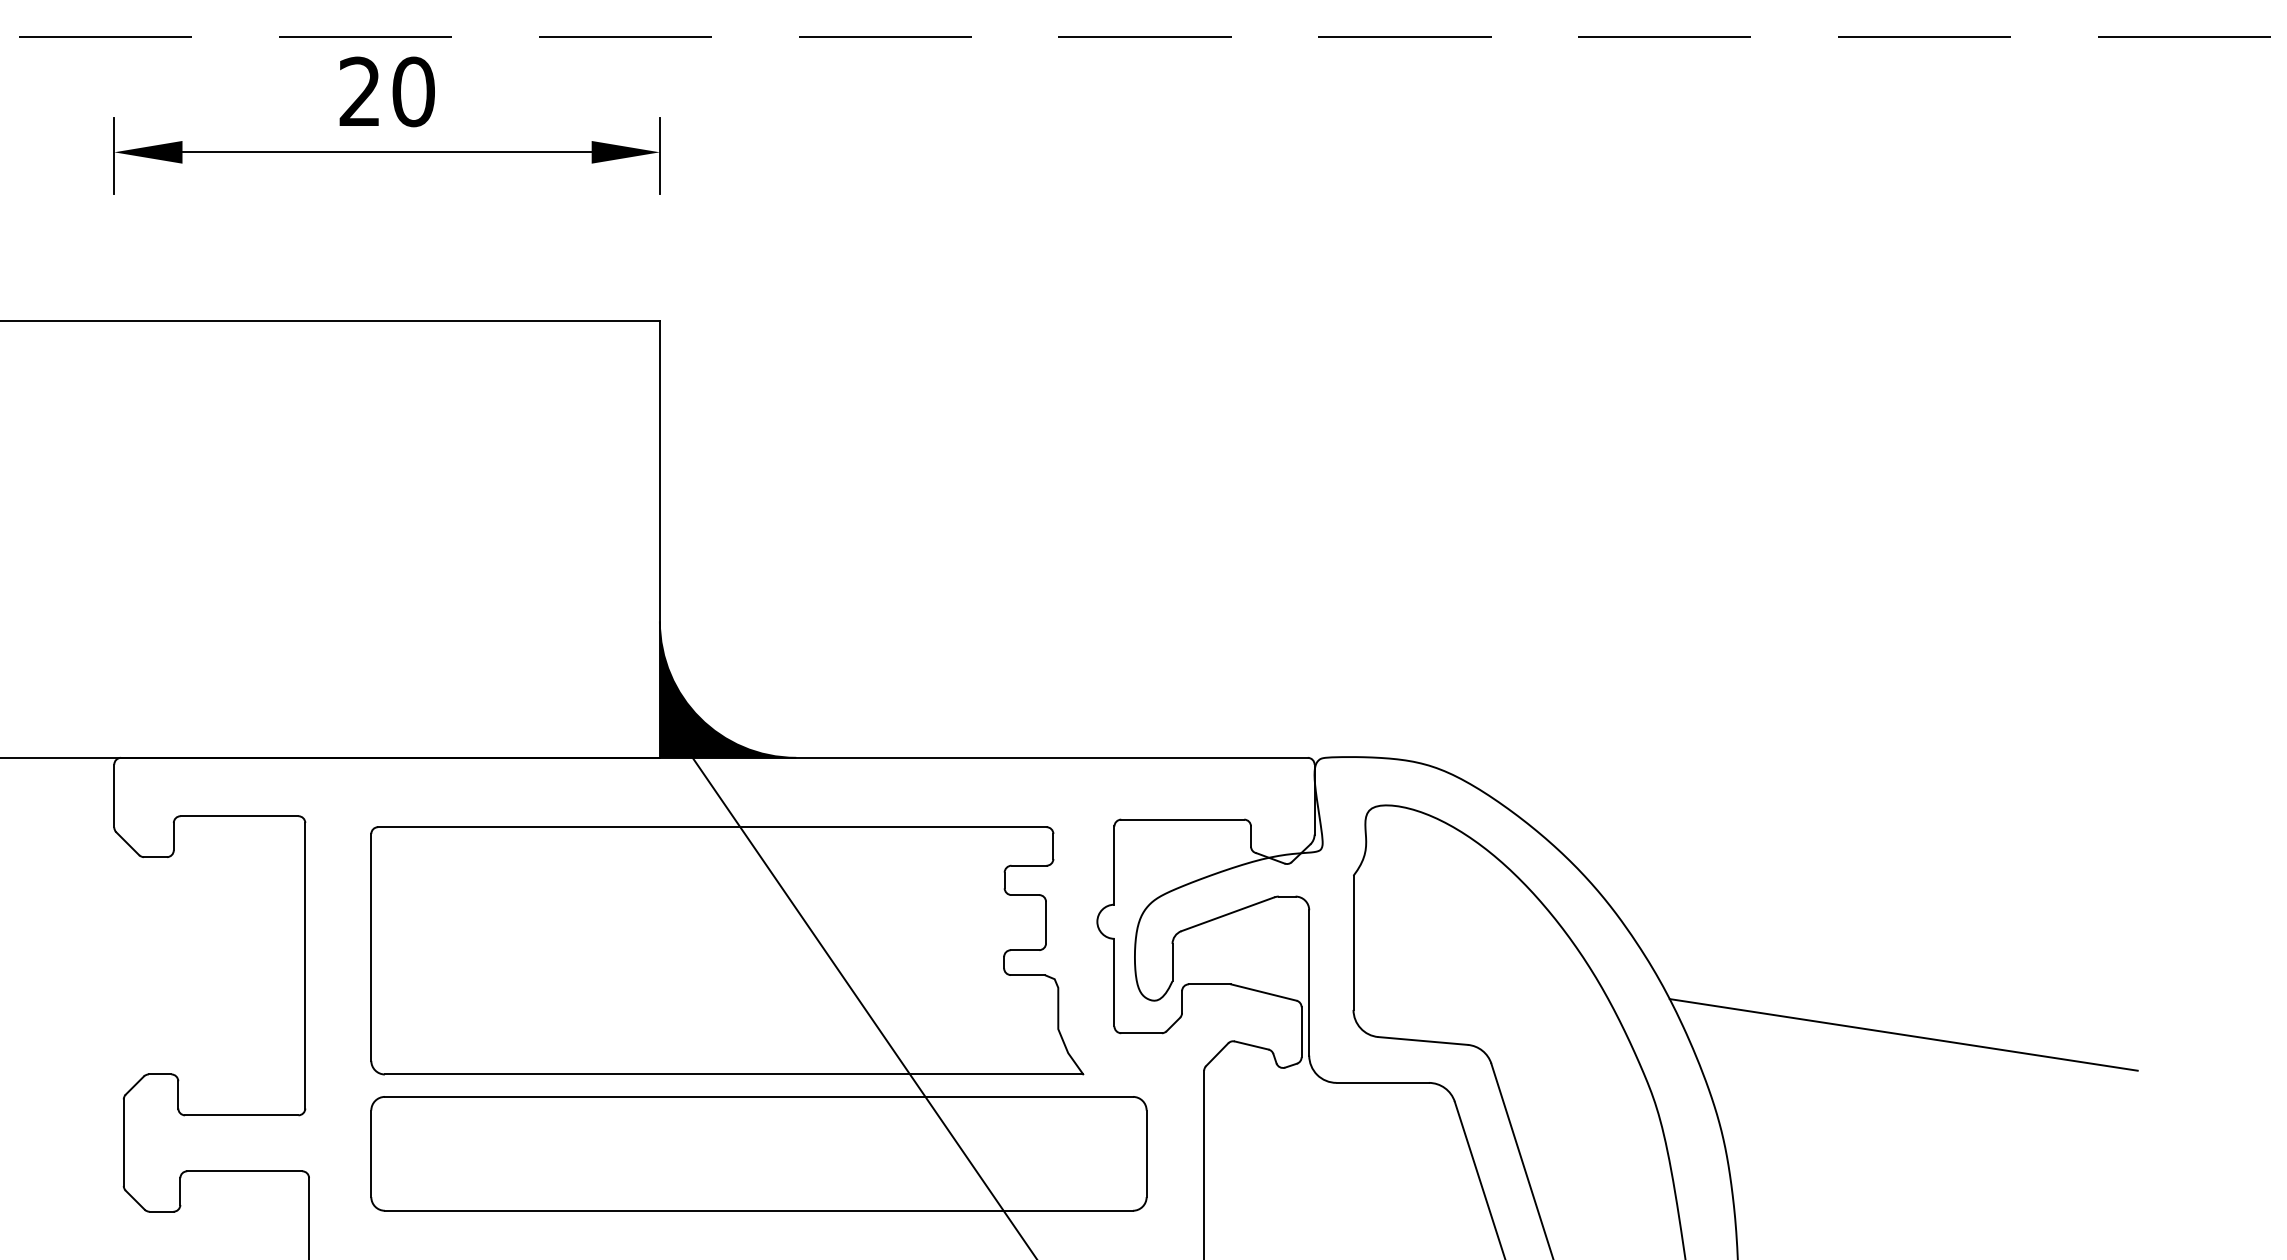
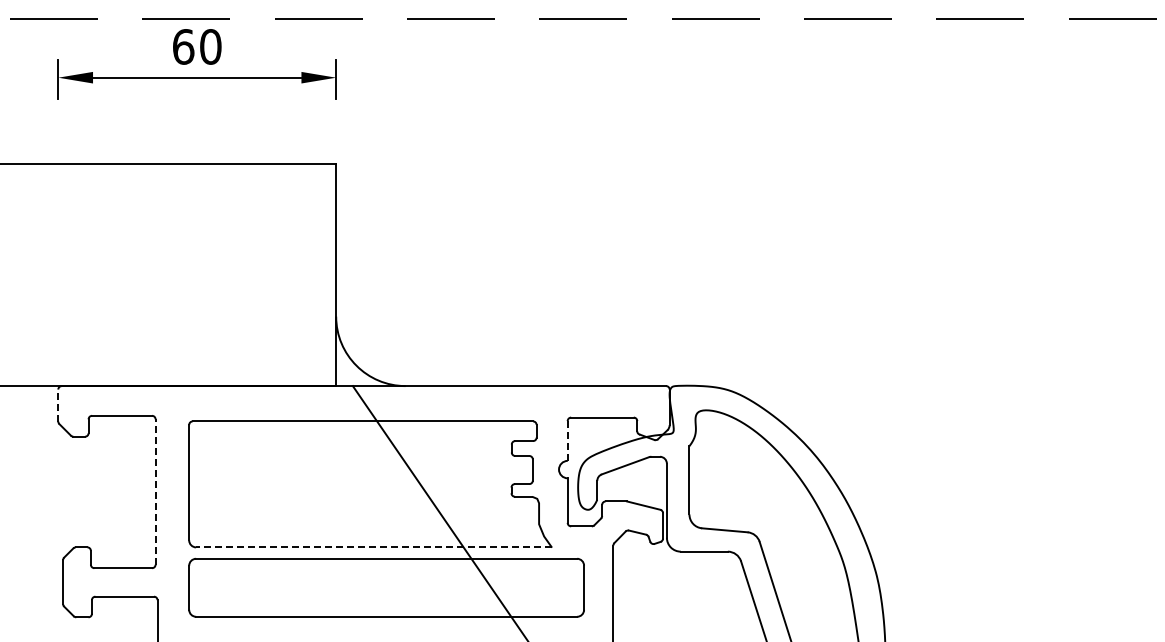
text: (360, 91) -> (183, 46), 20 -> 60
fill: (727, 689) -> (370, 351), removed
line: (114, 795) -> (58, 405), solid -> dashed
line: (1114, 864) -> (567, 440), solid -> dashed
line: (305, 966) -> (155, 492), solid -> dashed
line: (1903, 1033) -> (969, 526), removed
line: (733, 1074) -> (373, 547), solid -> dashed

